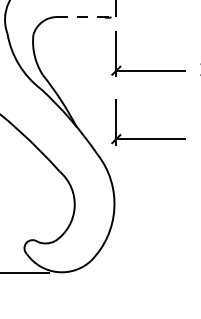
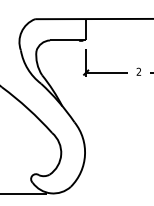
line: (86, 17) -> (68, 40), dashed -> solid
part: (148, 138) -> (105, 113), removed

